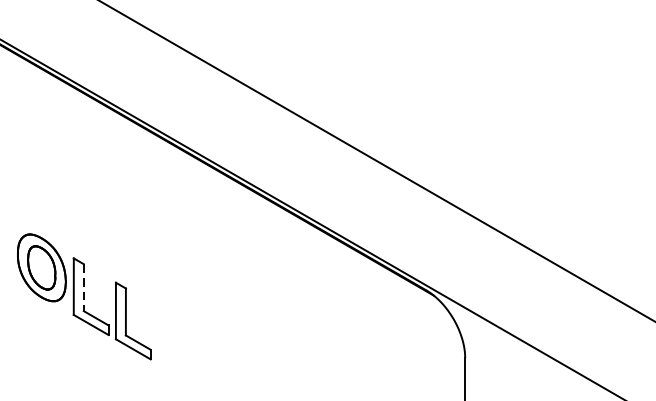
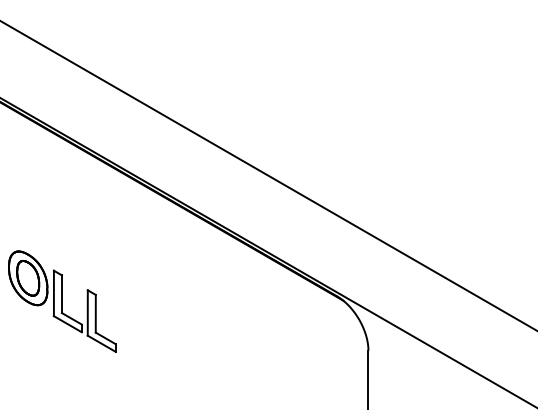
line: (83, 287) -> (61, 294), dashed -> solid

